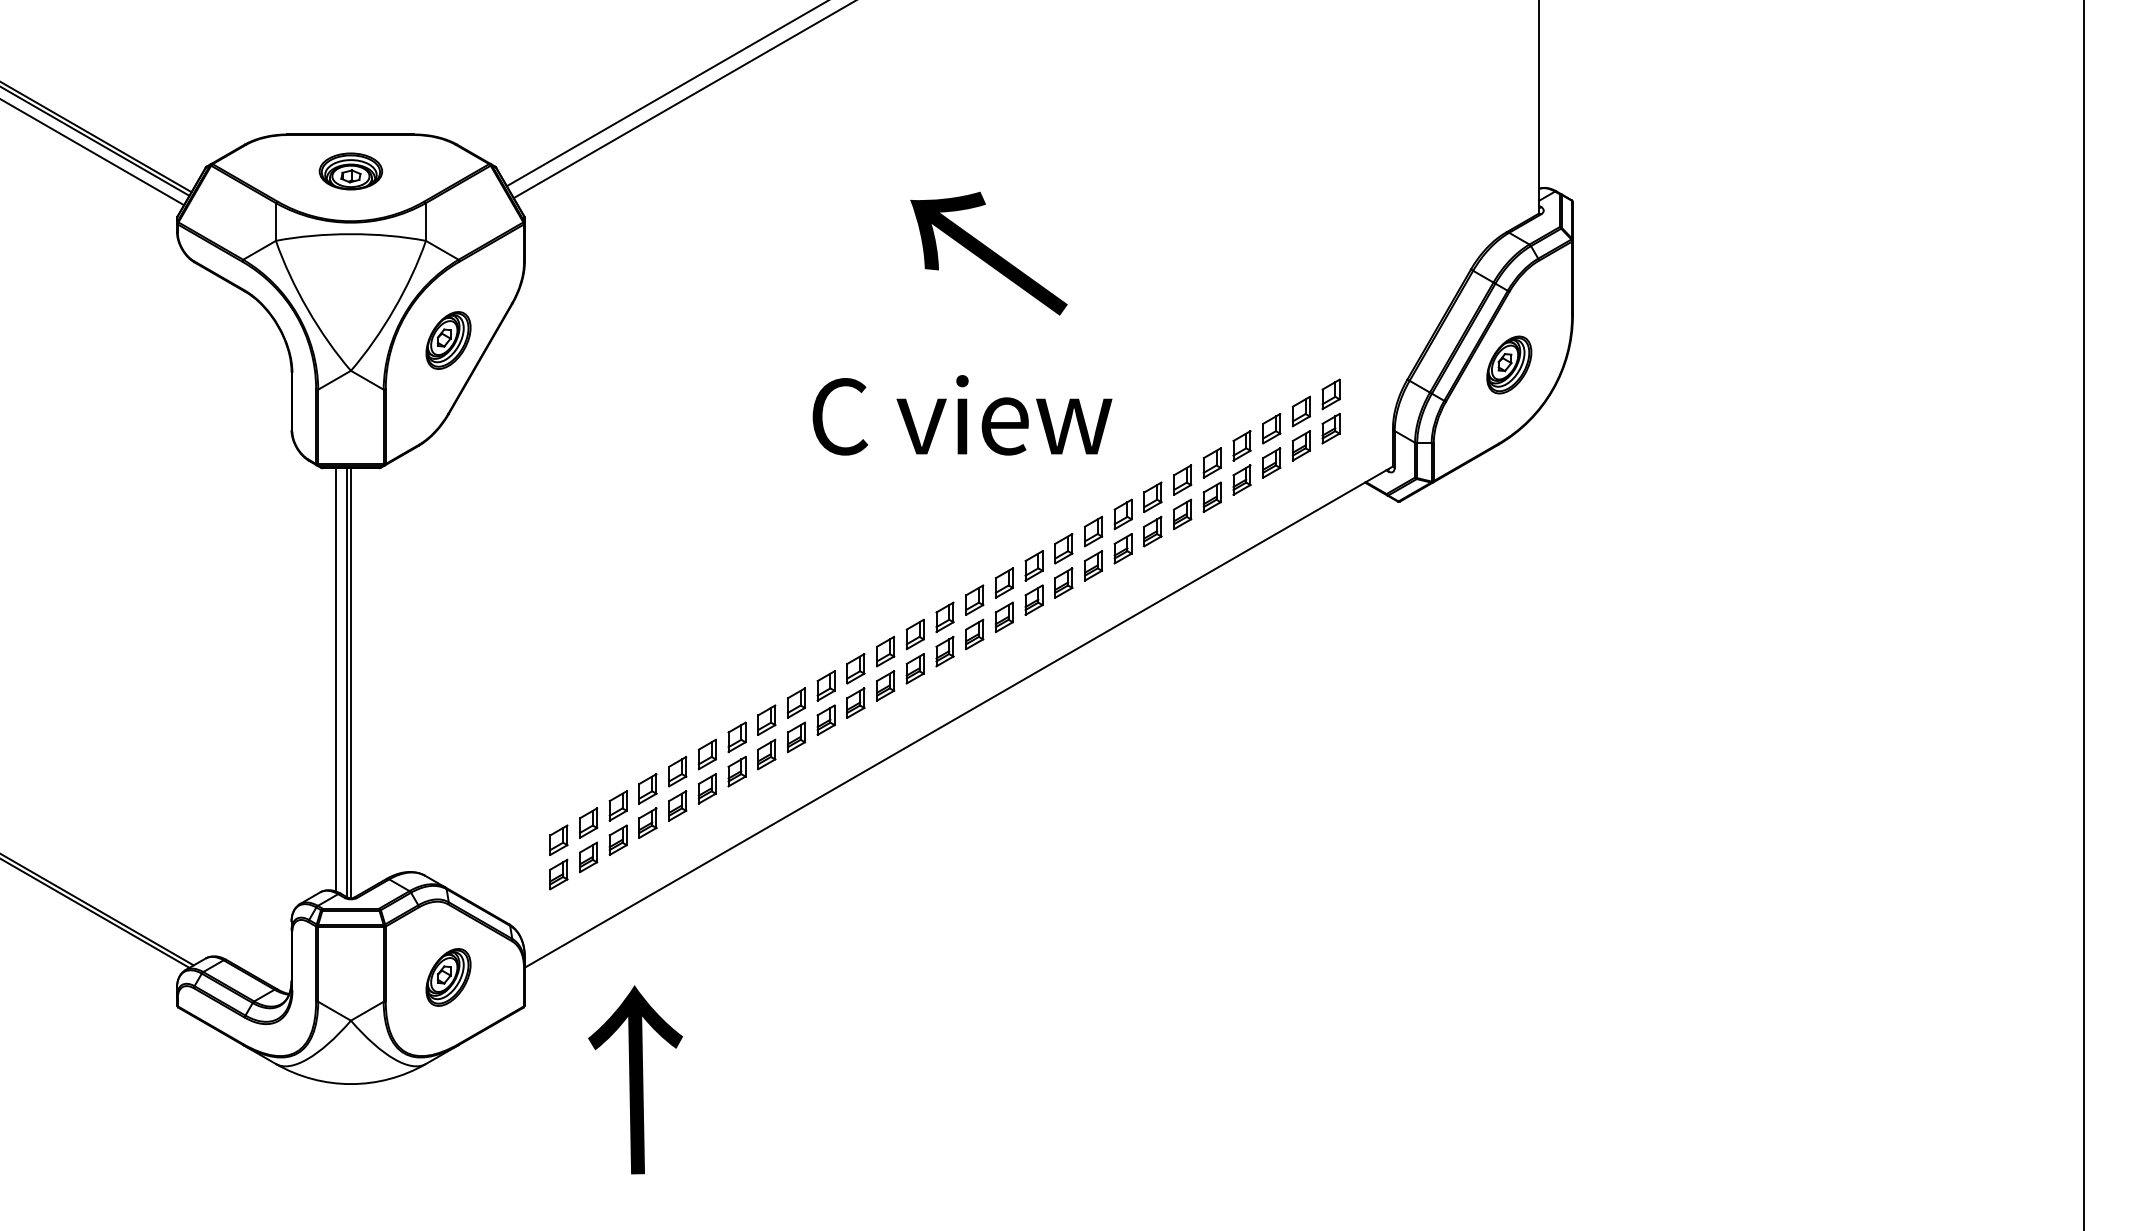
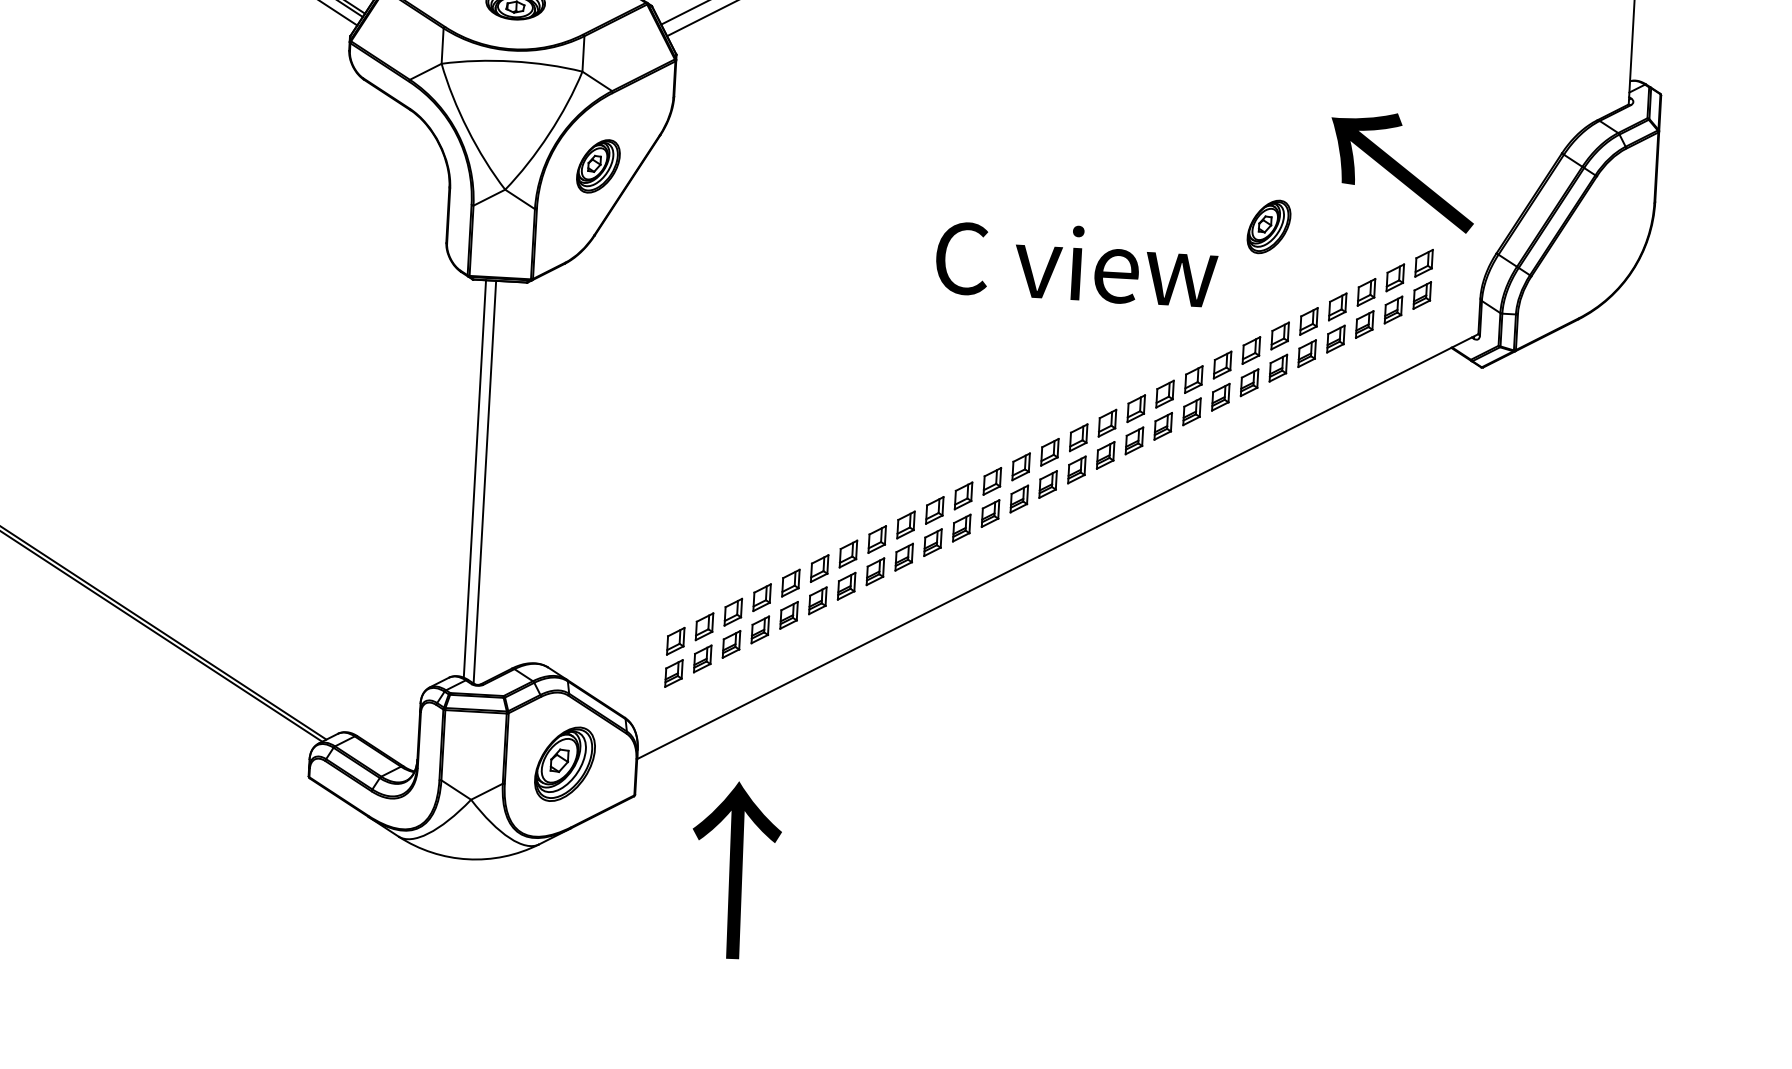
text: (988, 253) -> (1402, 171), moved
part: (1509, 364) -> (1269, 226), moved
line: (350, 683) -> (488, 483), removed
part: (448, 977) -> (564, 764), size x1.4

